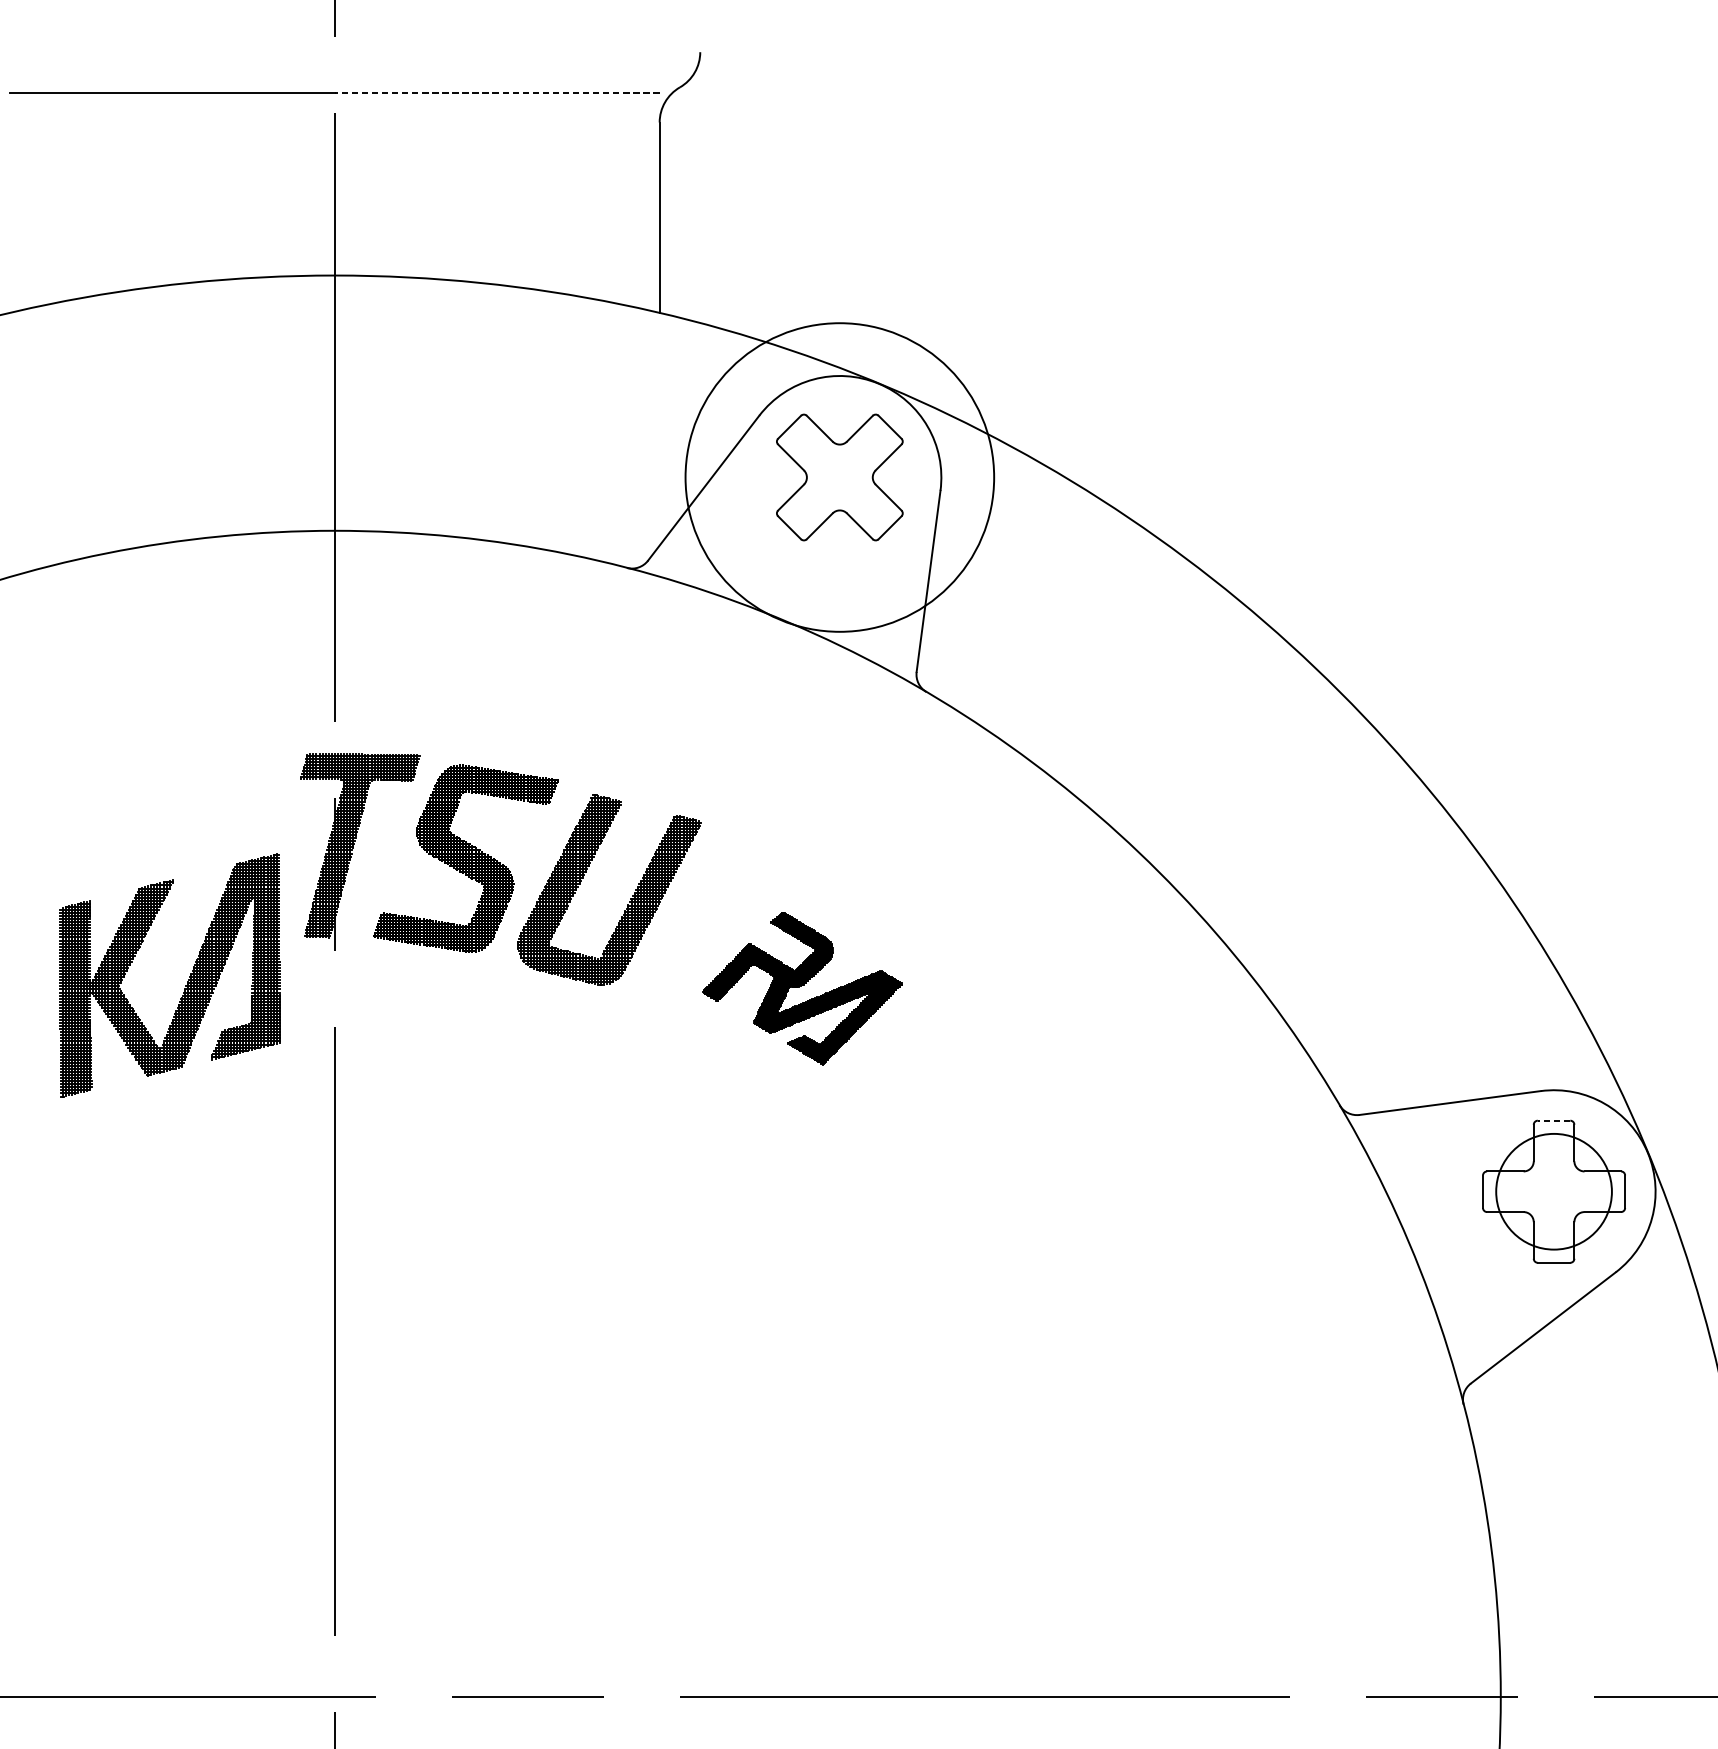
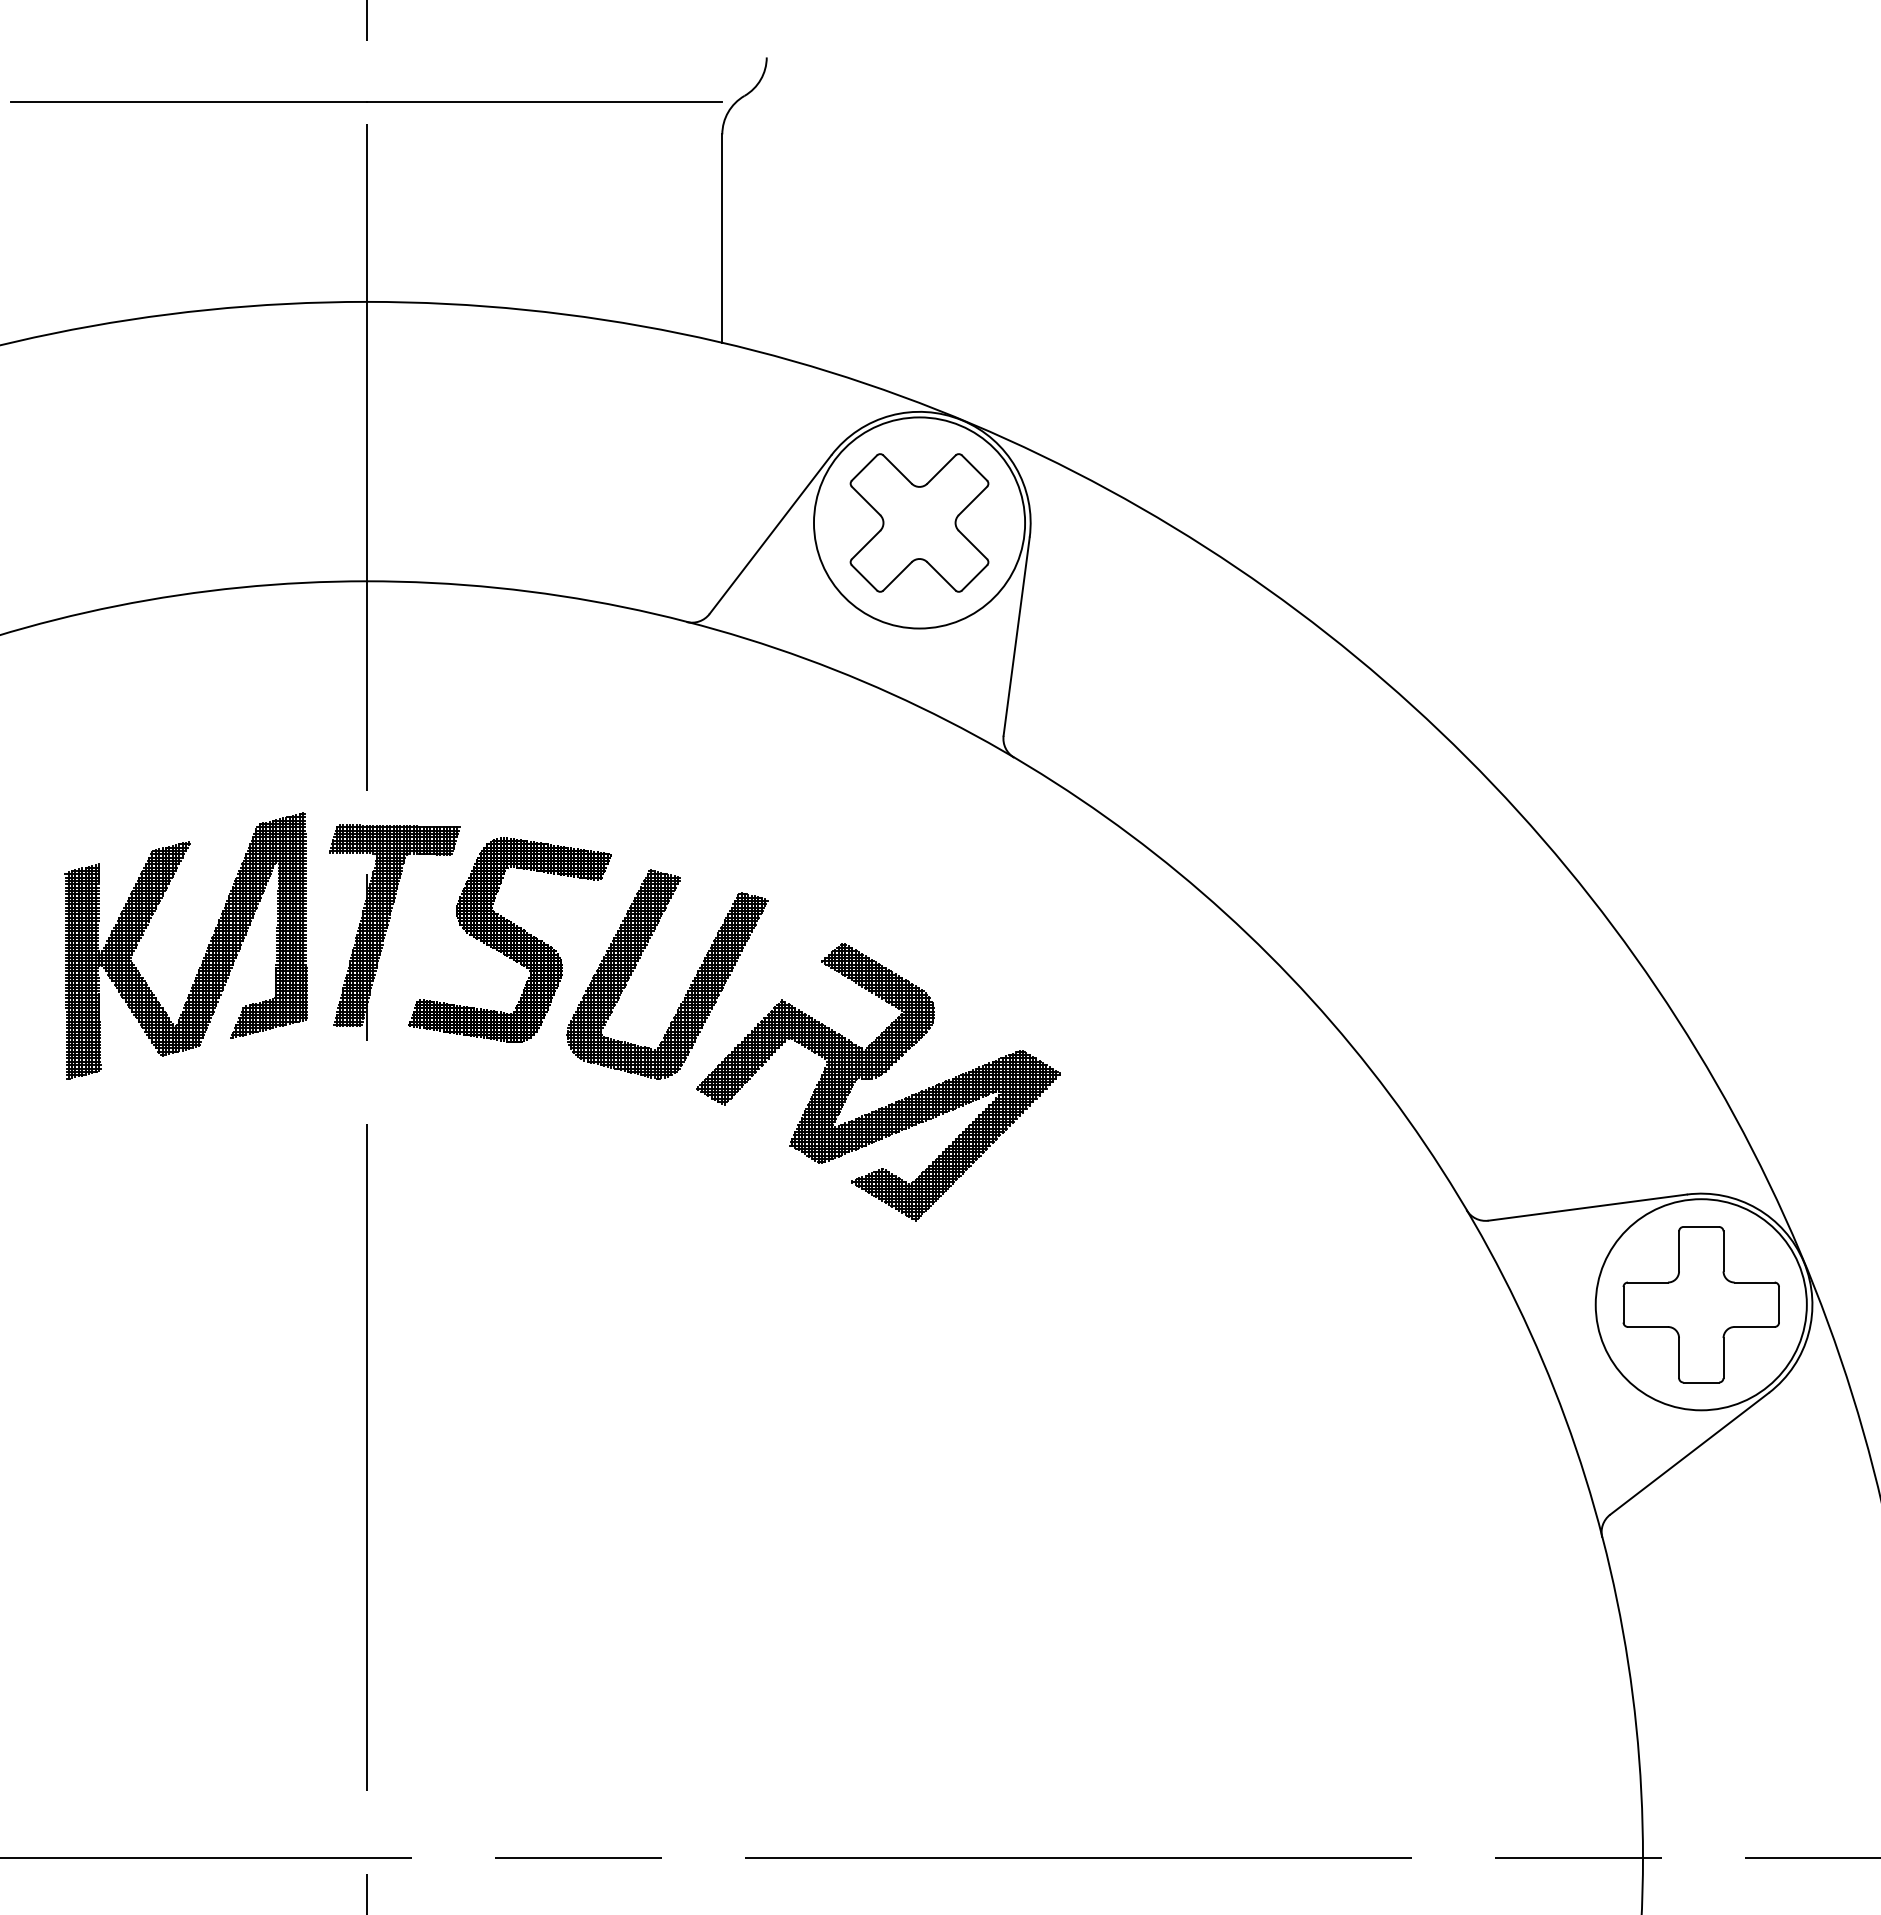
line: (497, 92) -> (544, 101), dashed -> solid
circle: (839, 477) -> (919, 522), size x0.62
part: (187, 982) -> (205, 953), moved
part: (802, 988) -> (878, 1082), size x1.67
line: (1554, 1120) -> (1701, 1226), dashed -> solid
circle: (1553, 1191) -> (1700, 1304), size x1.67

